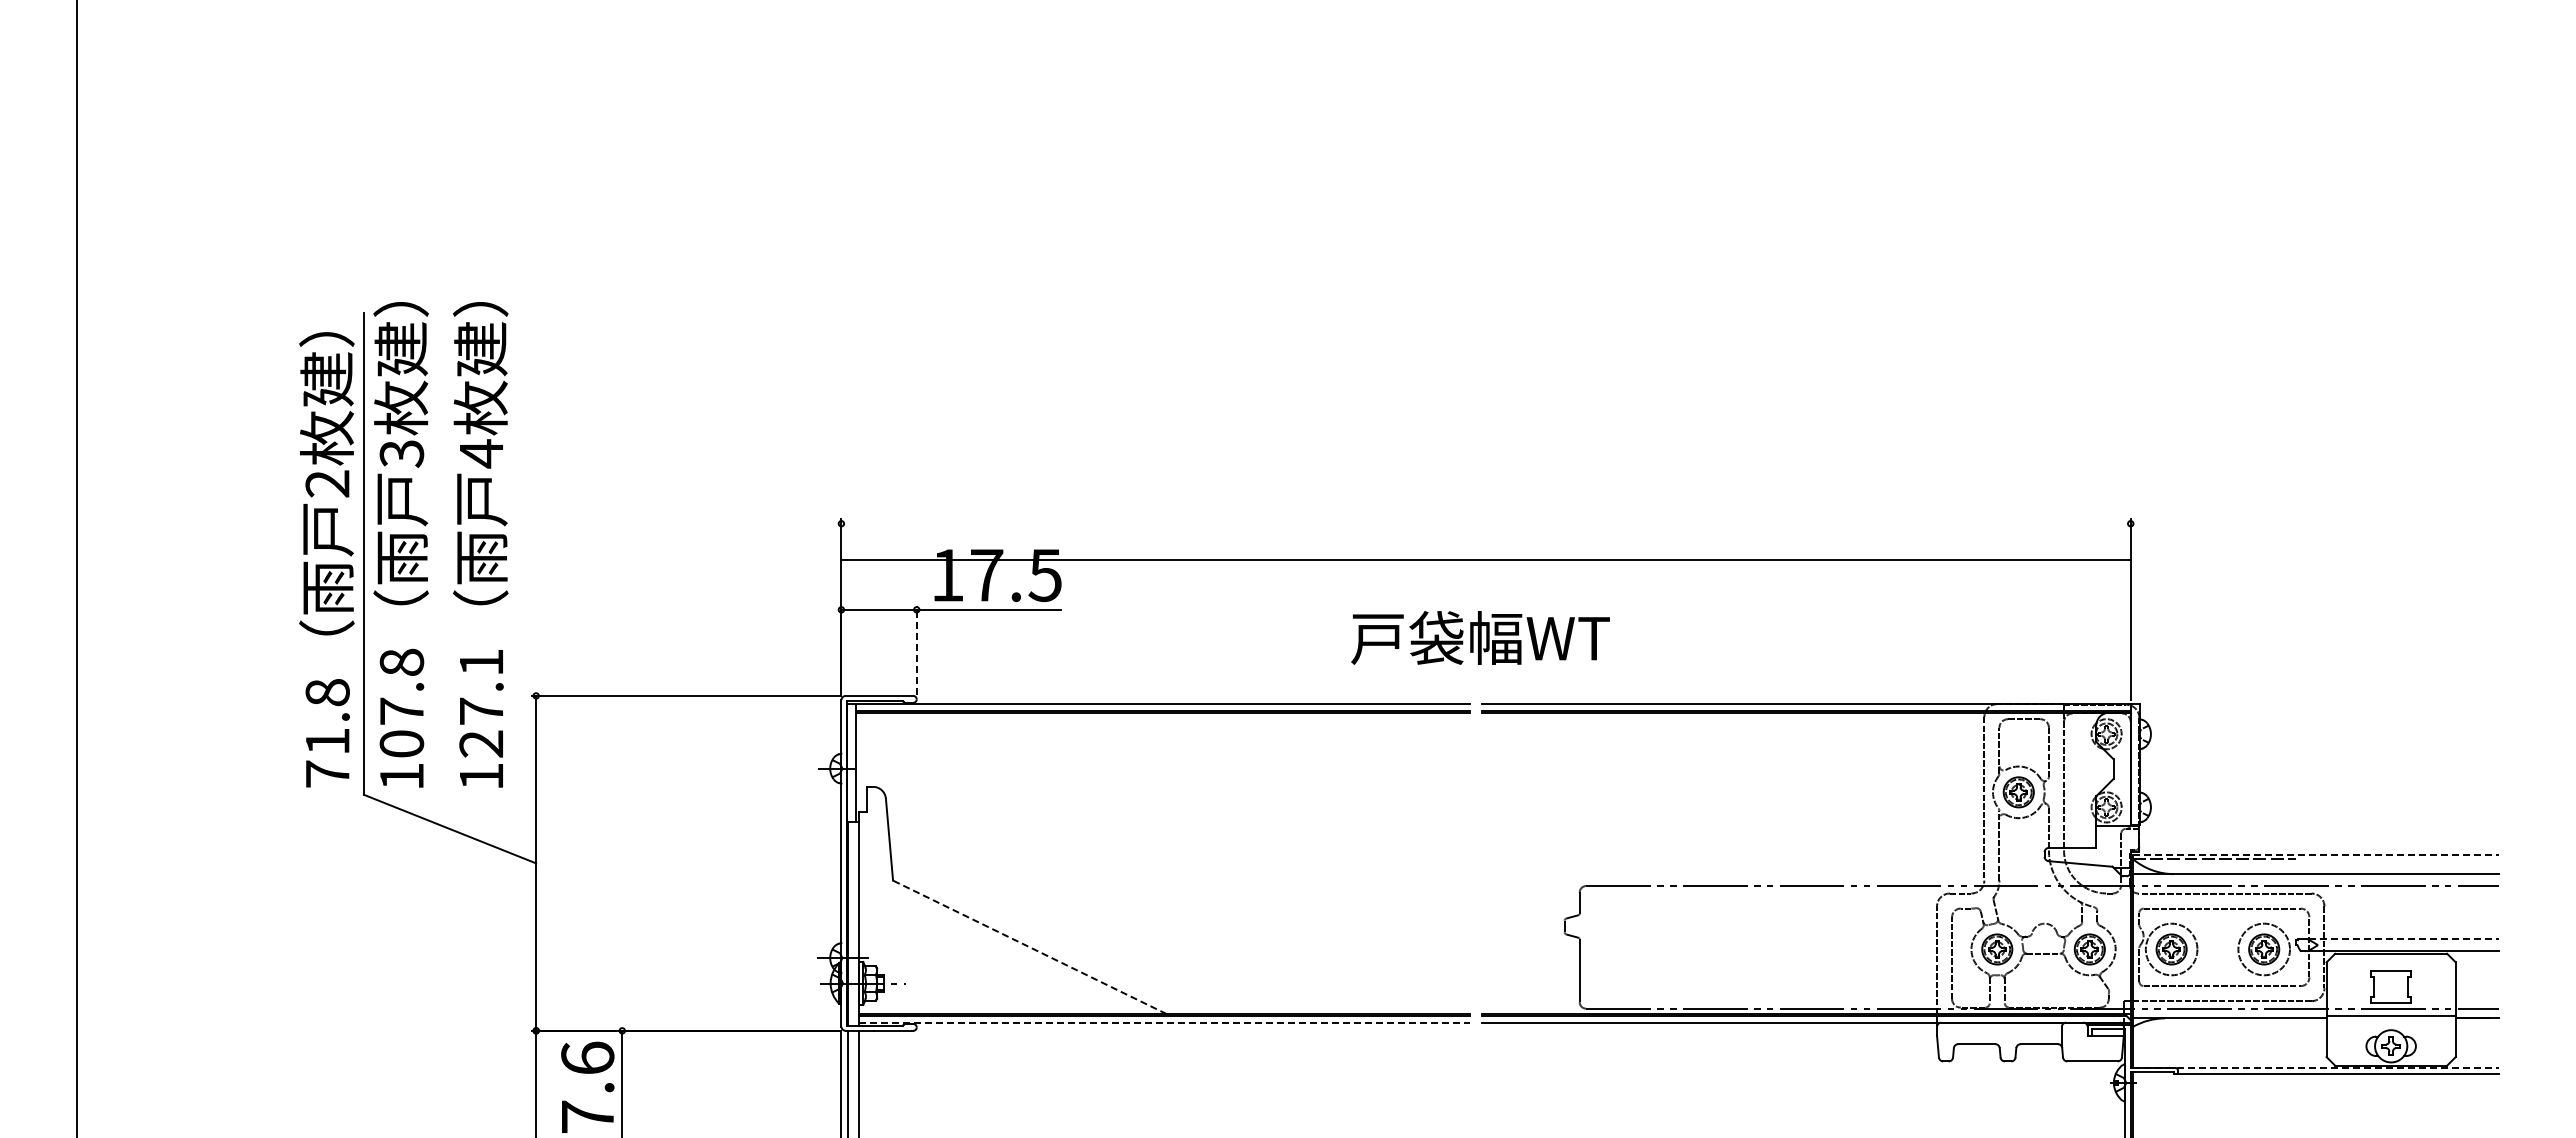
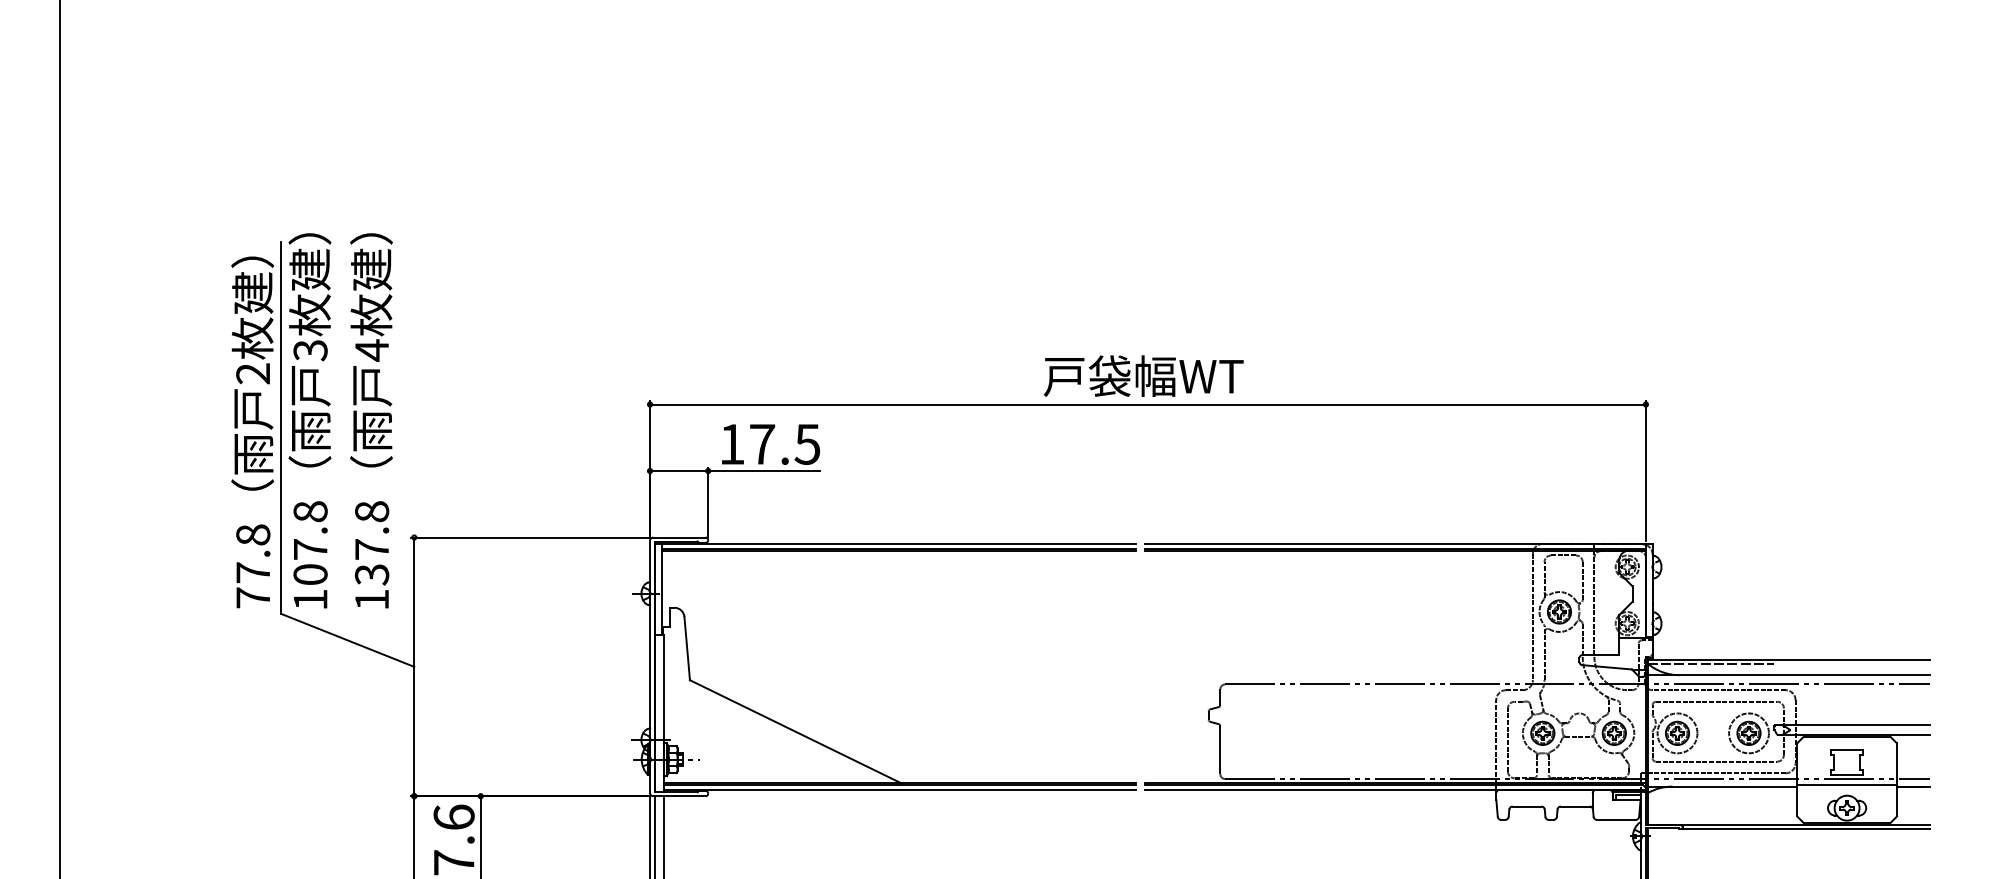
line: (1485, 559) -> (1147, 404), moved
text: (1480, 637) -> (1143, 375), moved
line: (916, 650) -> (708, 502), dashed -> solid
text: (481, 703) -> (372, 543), 127.1 -> 137.8
text: (327, 741) -> (253, 572), 71.8 -> 77.8
line: (2315, 854) -> (1788, 660), dashed -> solid
line: (2399, 939) -> (1853, 725), dashed -> solid
line: (1029, 947) -> (795, 731), dashed -> solid
line: (1164, 1022) -> (899, 789), dashed -> solid
line: (2315, 1067) -> (1788, 824), dashed -> solid

